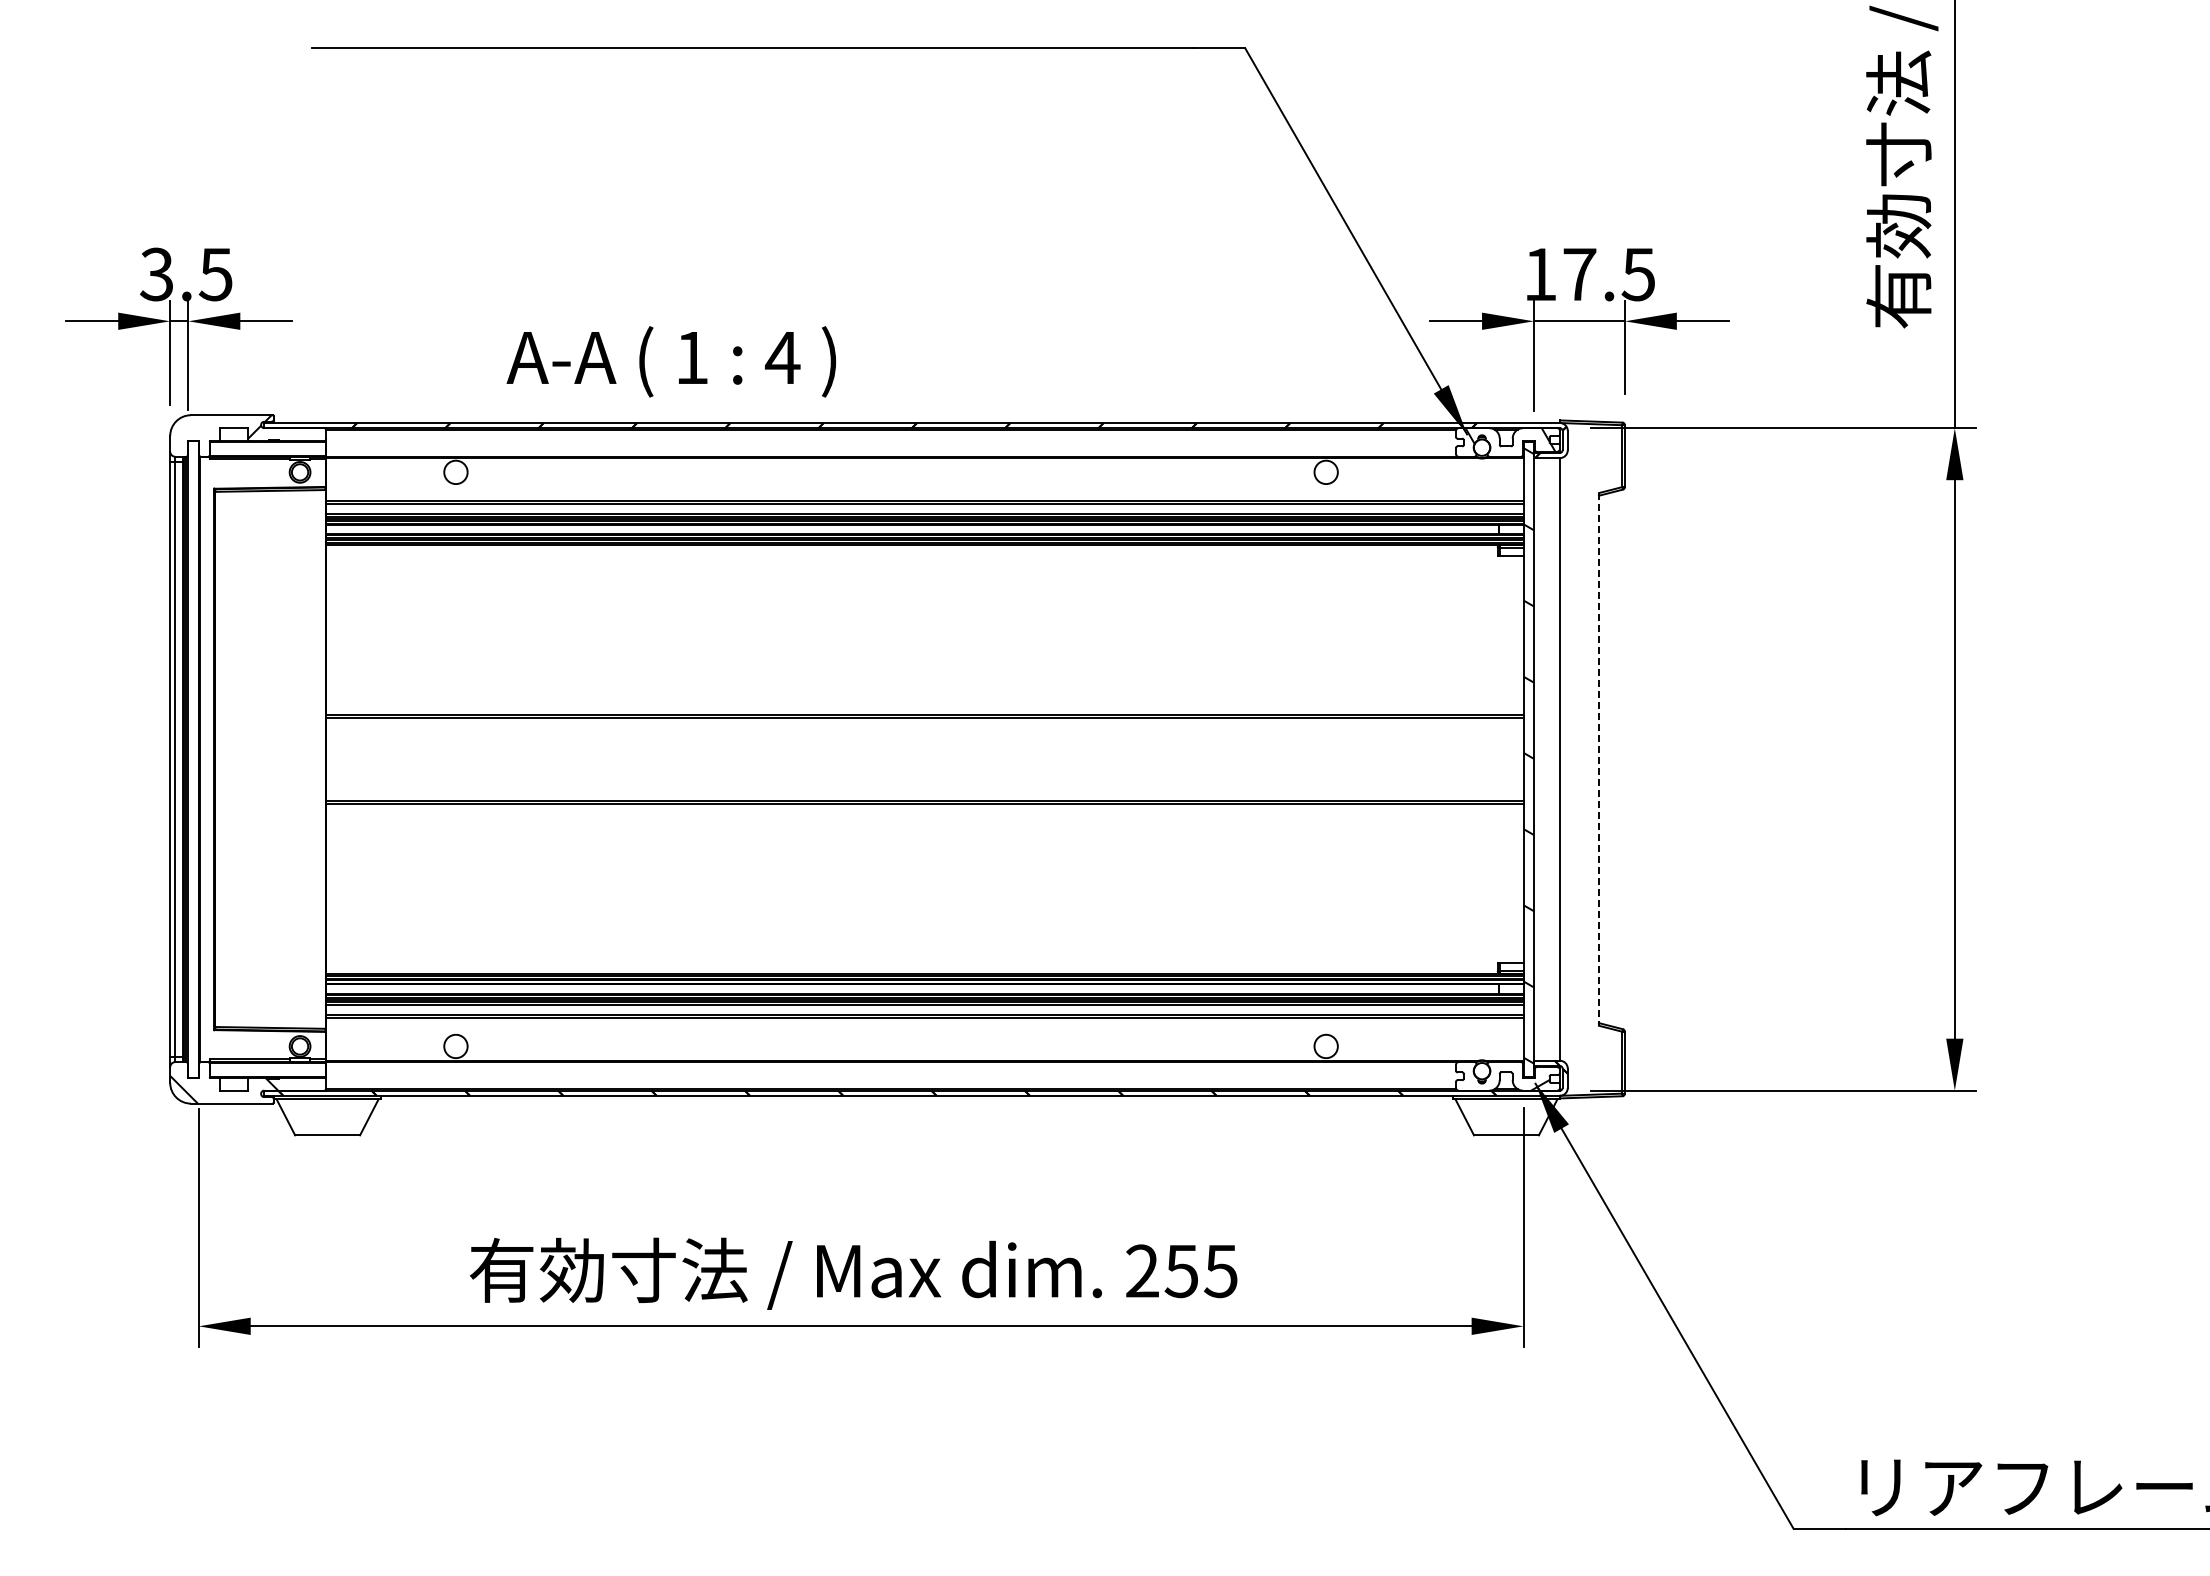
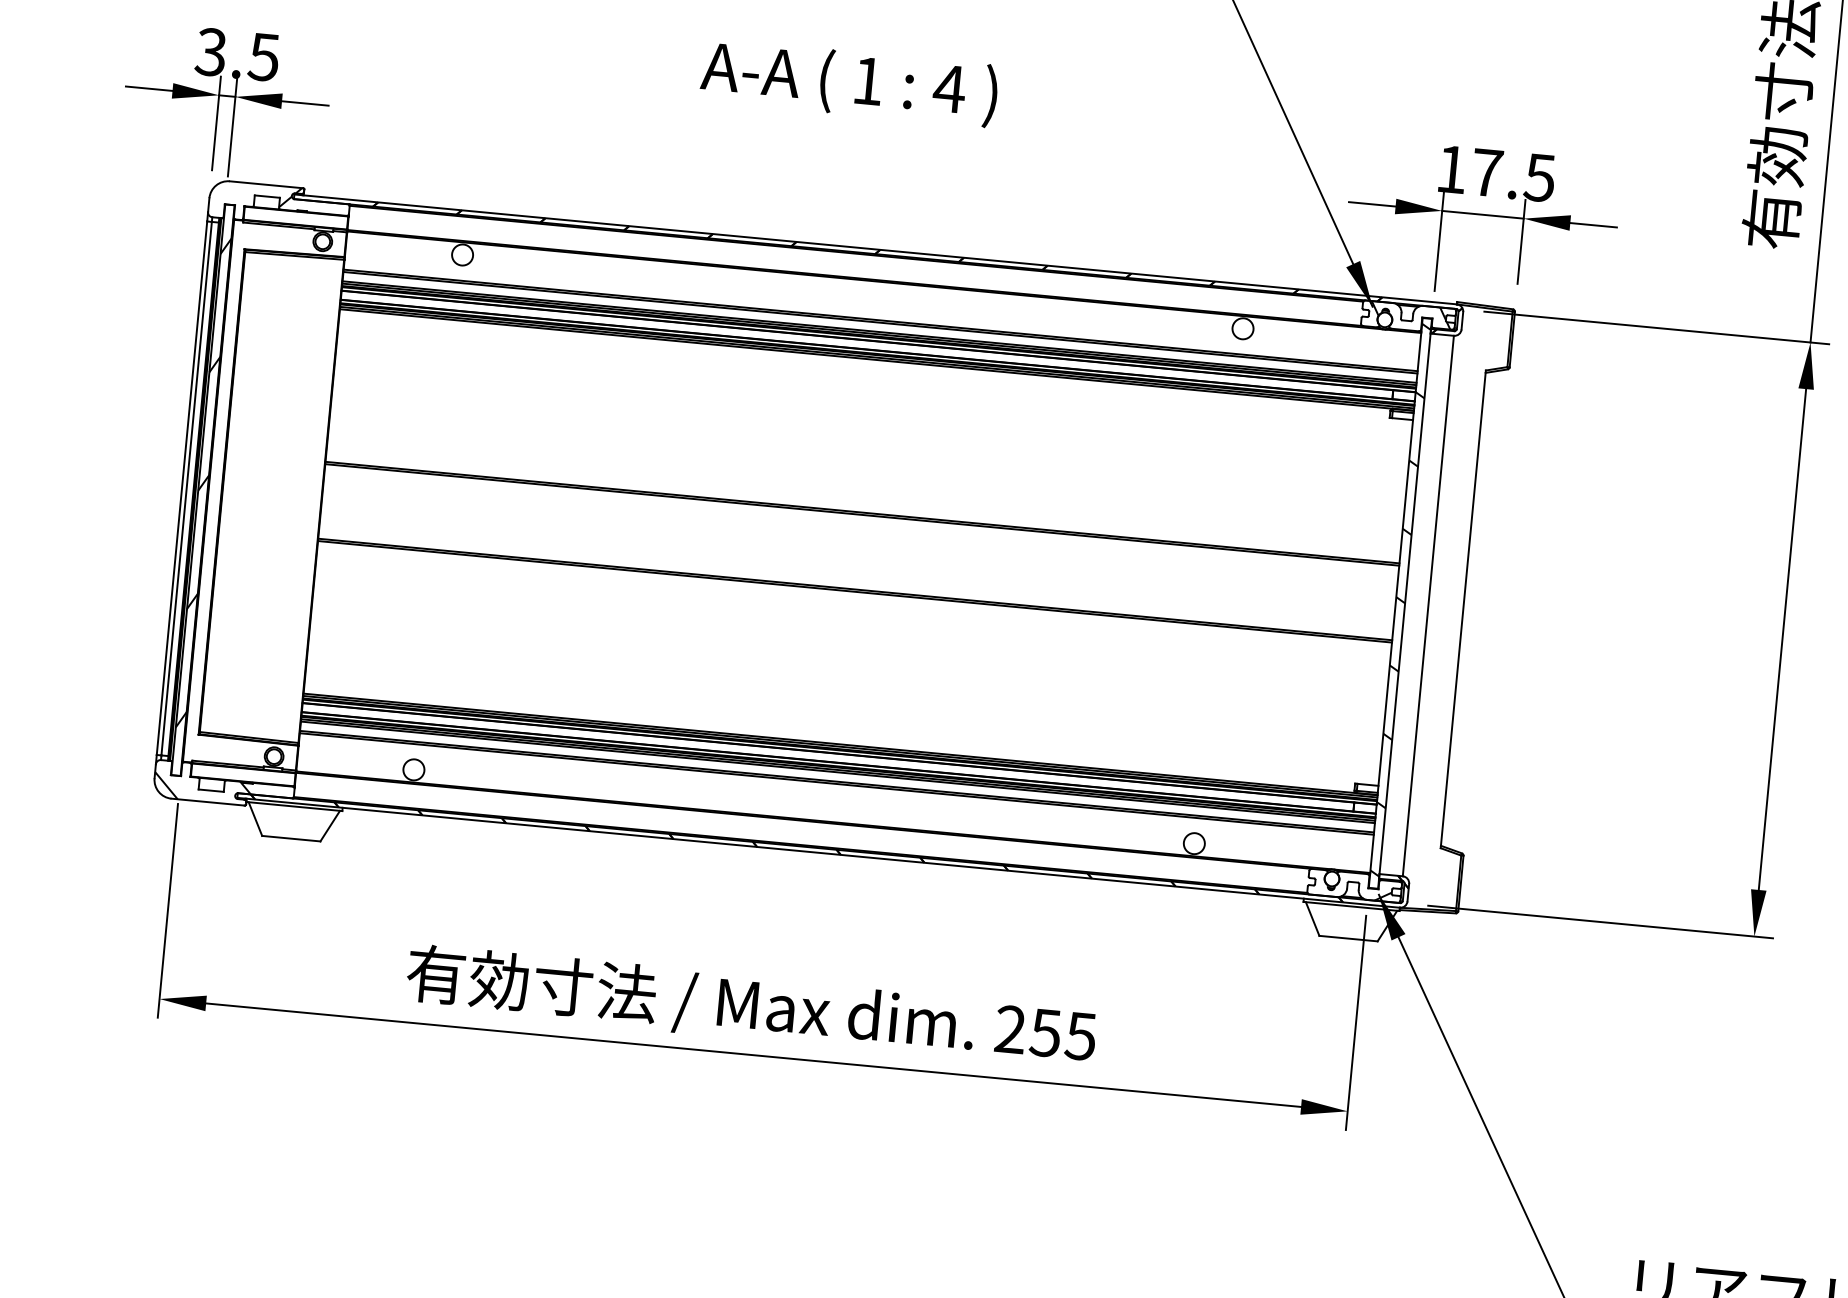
text: (671, 361) -> (849, 82), moved
hatch: (193, 751) -> (203, 483), added
line: (1598, 759) -> (1462, 609), dashed -> solid

